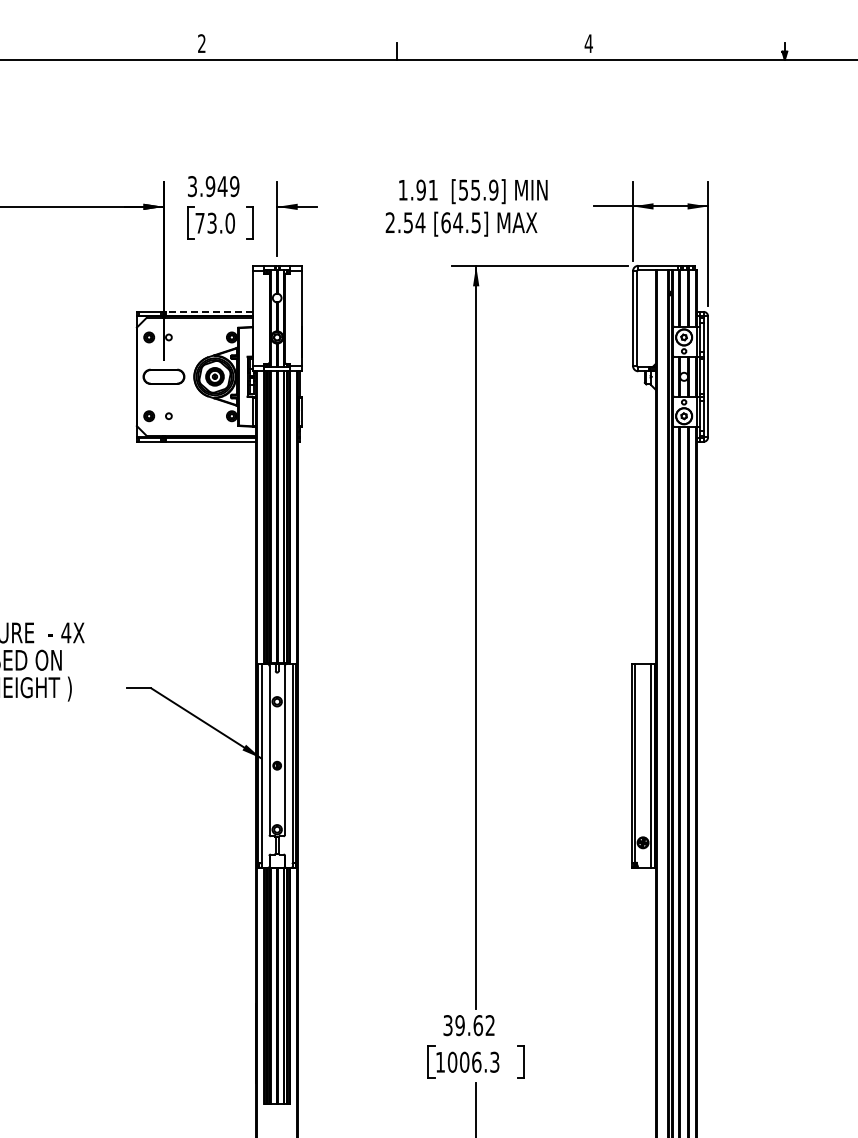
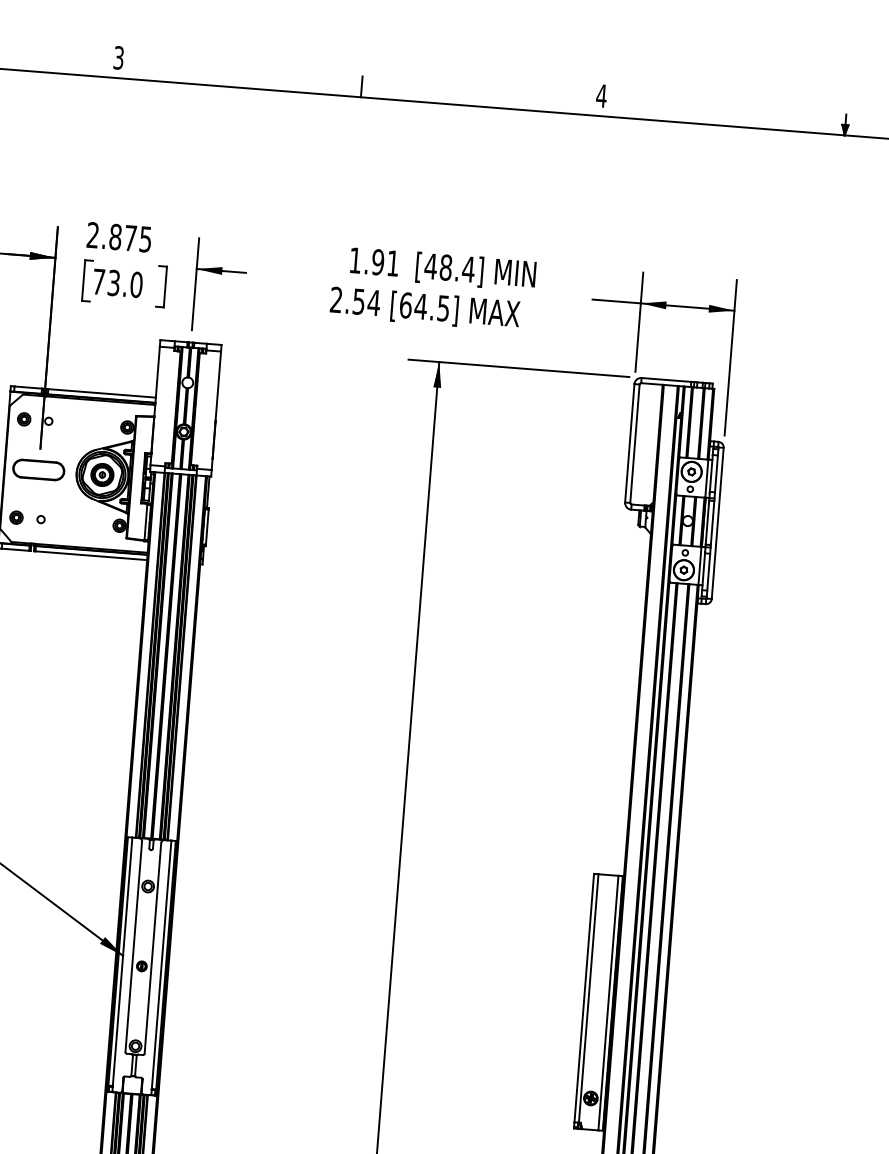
text: (201, 43) -> (118, 57), 2 -> 3
text: (213, 186) -> (119, 237), 3.949 -> 2.875
text: (478, 189) -> (449, 267), [55.9] -> [48.4]
line: (209, 311) -> (102, 392), dashed -> solid

